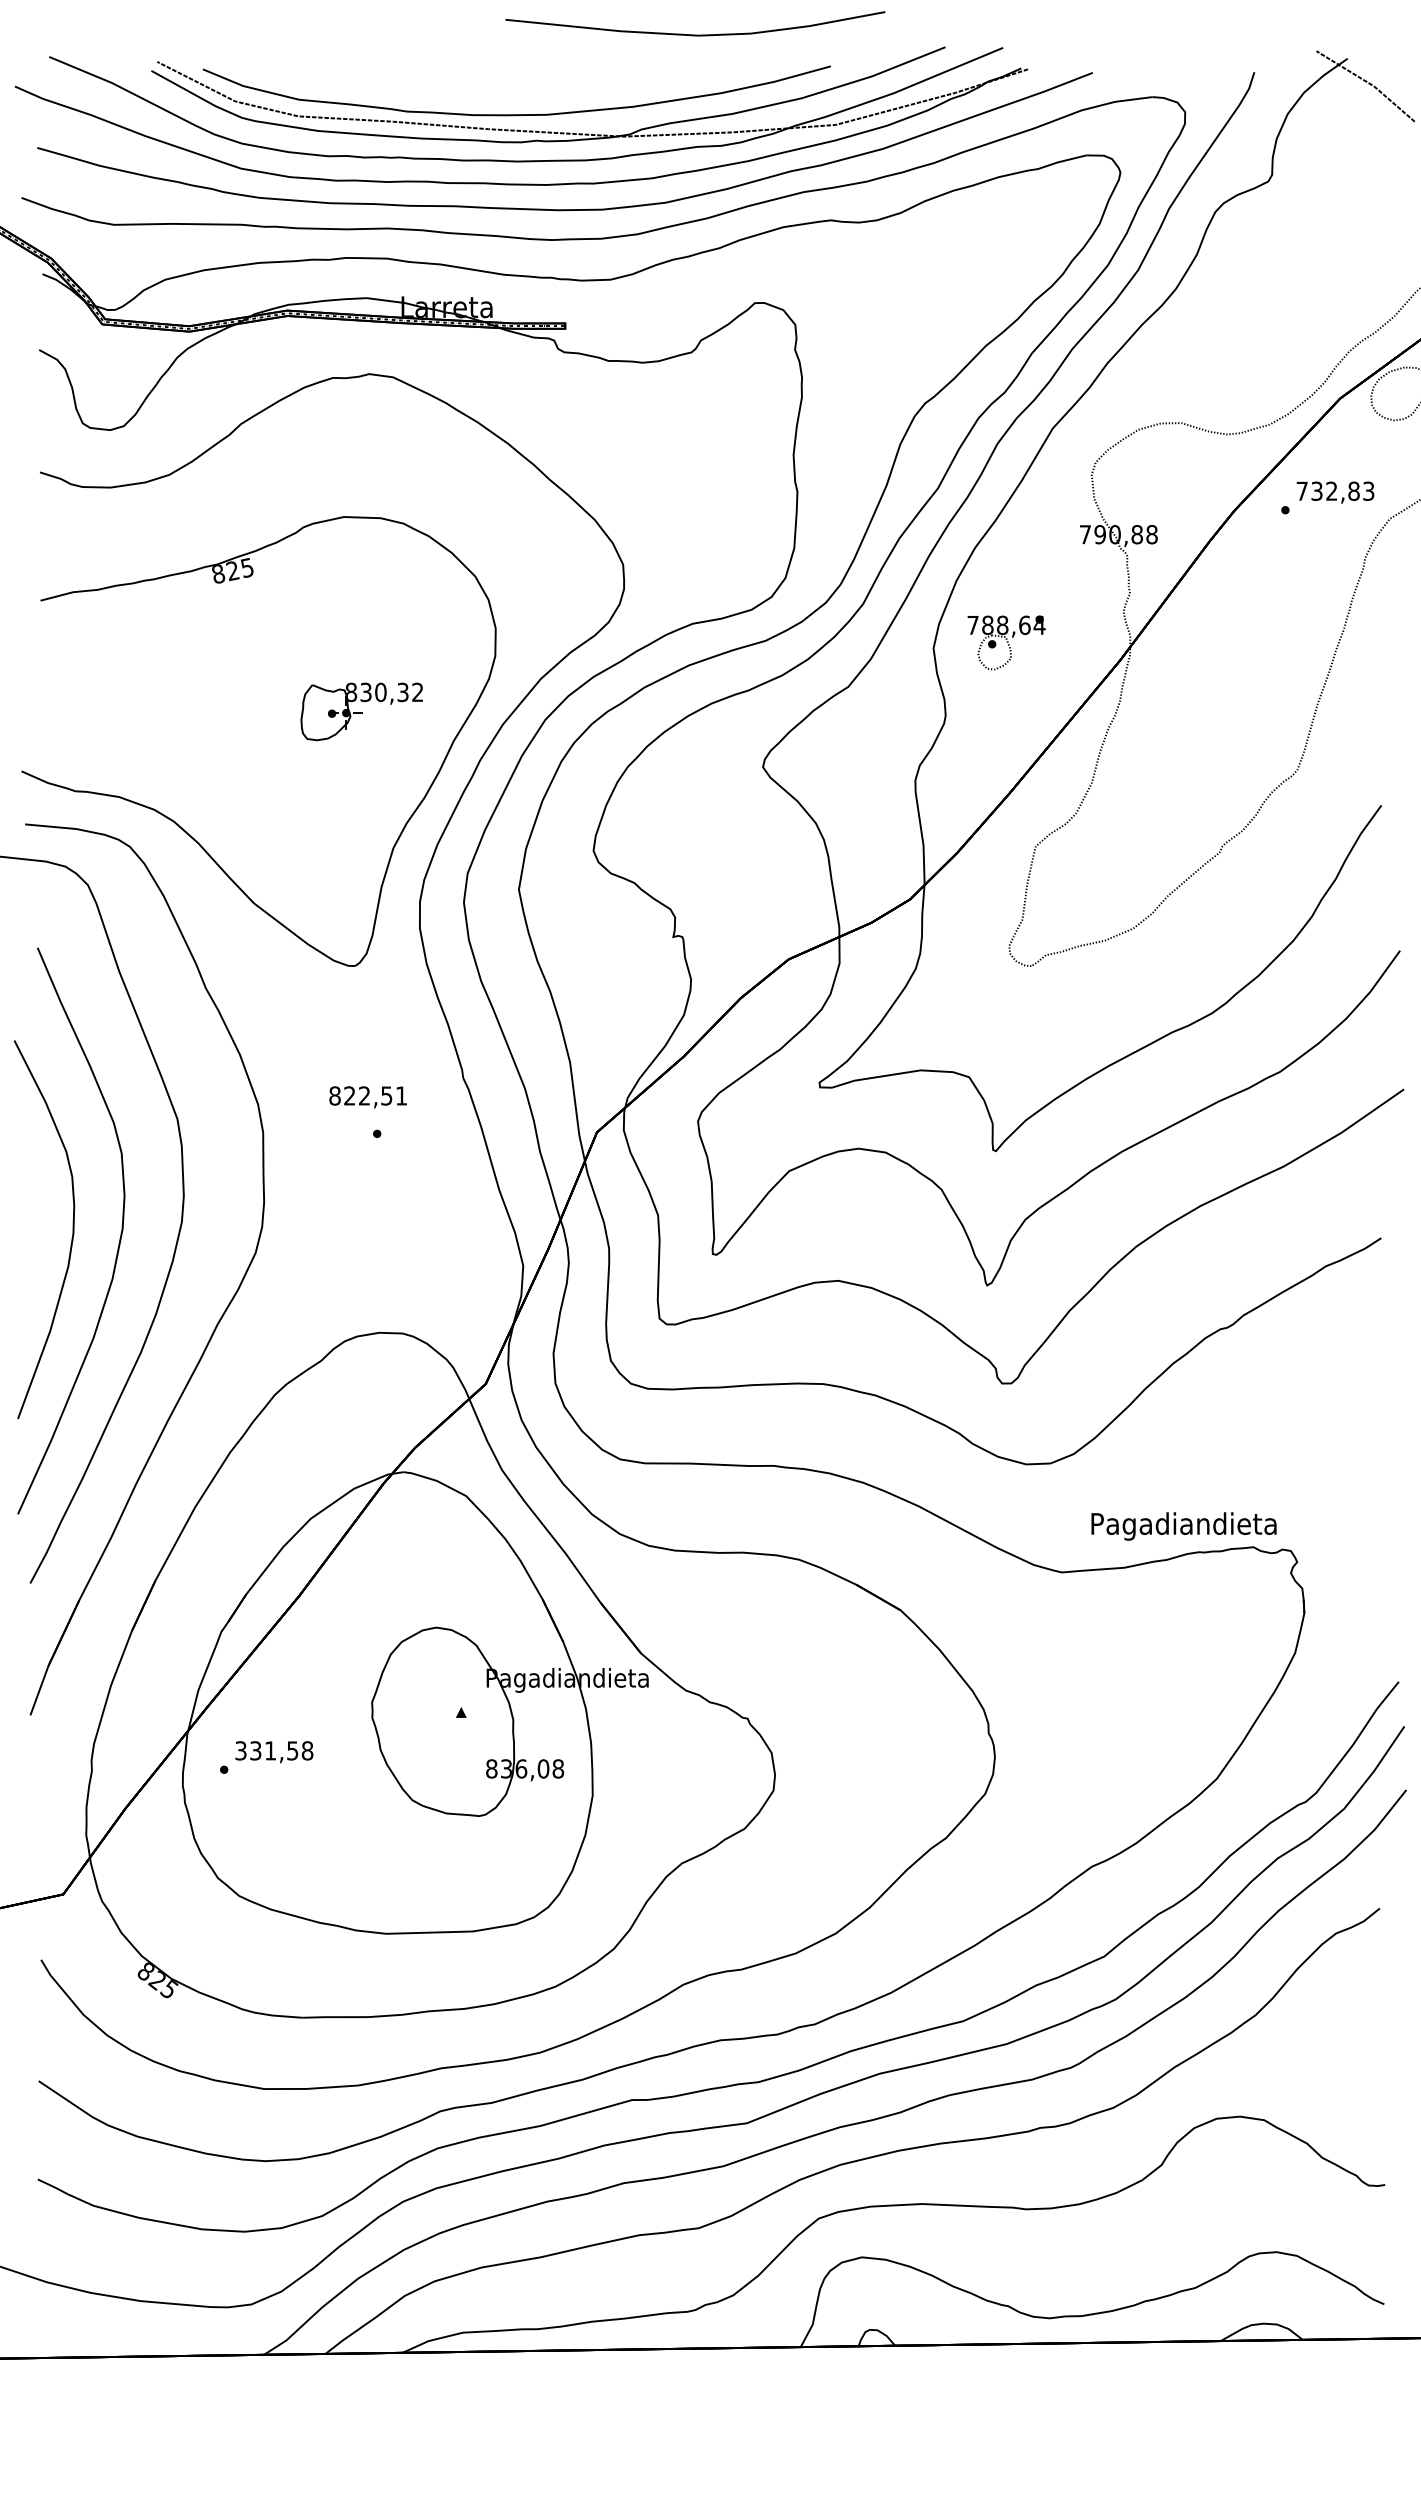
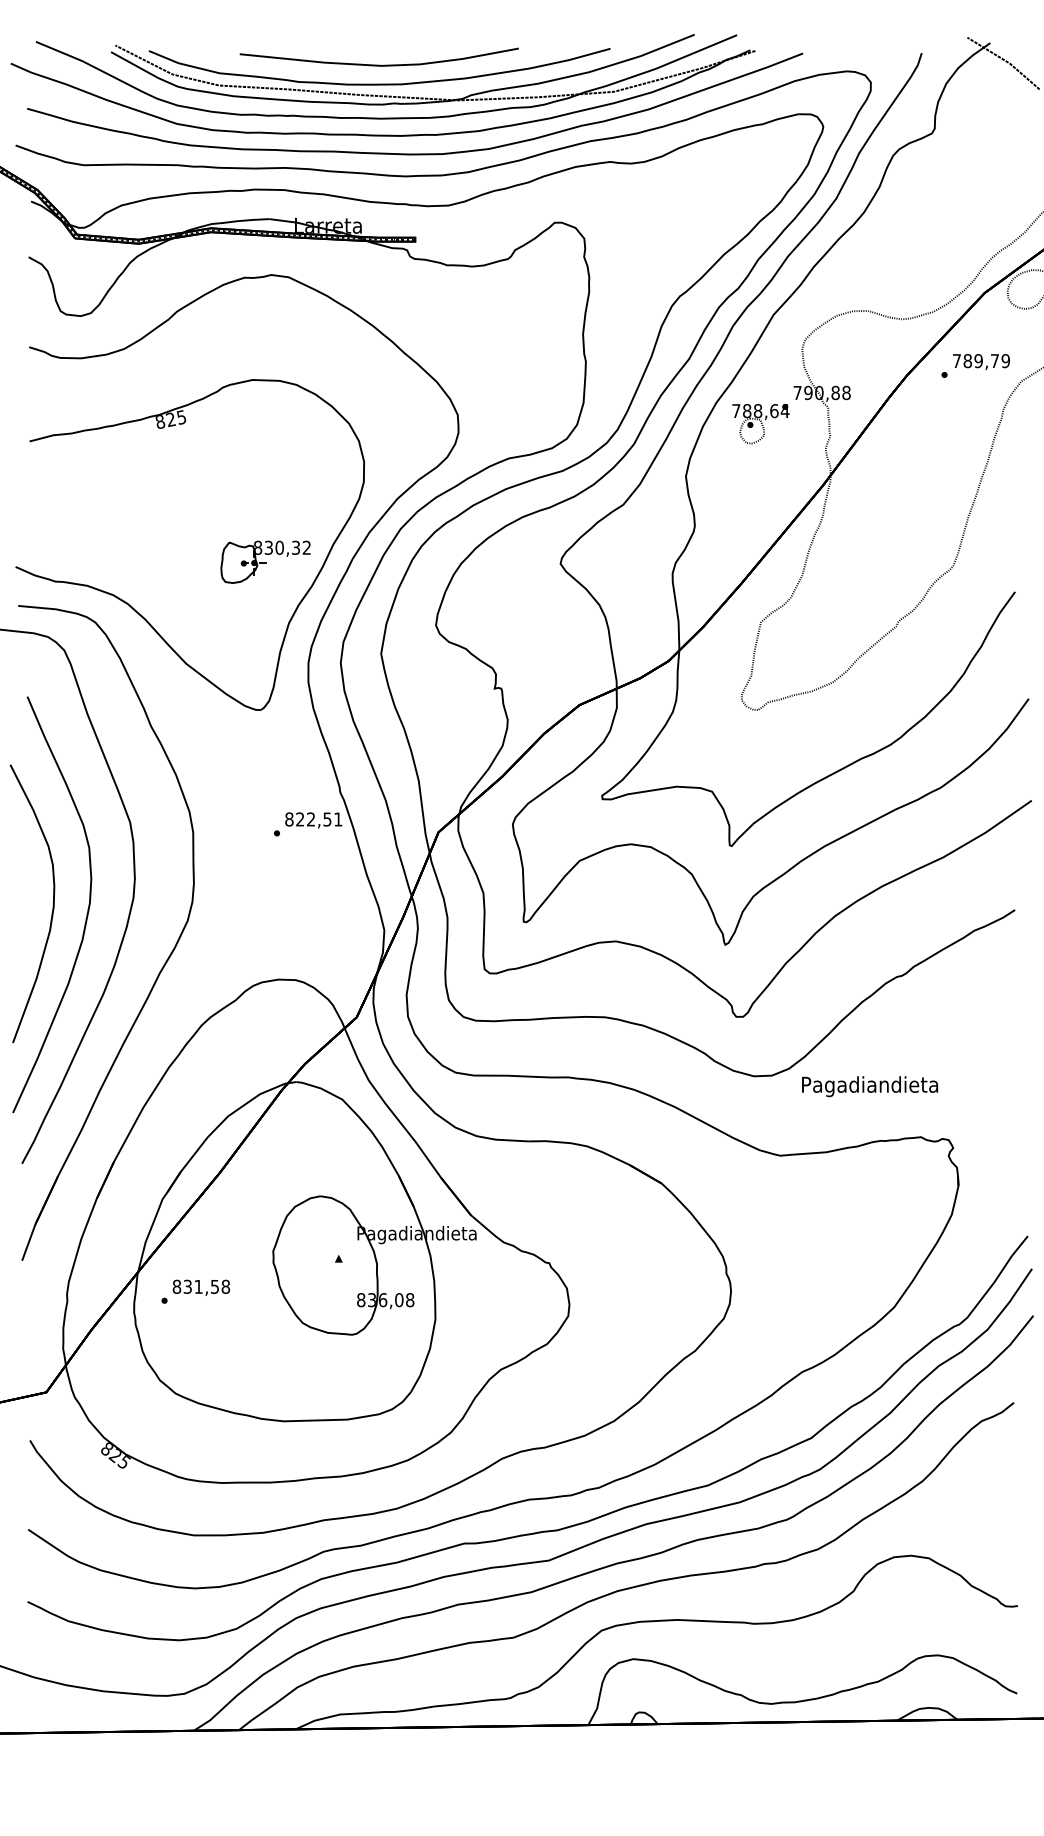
curve: (695, 34) -> (379, 65), moved
text: (1342, 490) -> (986, 360), 732,83 -> 789,79
part: (1006, 642) -> (760, 423), moved
part: (361, 711) -> (265, 561), moved
text: (367, 1097) -> (313, 820), moved
text: (1183, 1526) -> (869, 1086), moved
text: (240, 1750) -> (176, 1286), 331,58 -> 831,58

